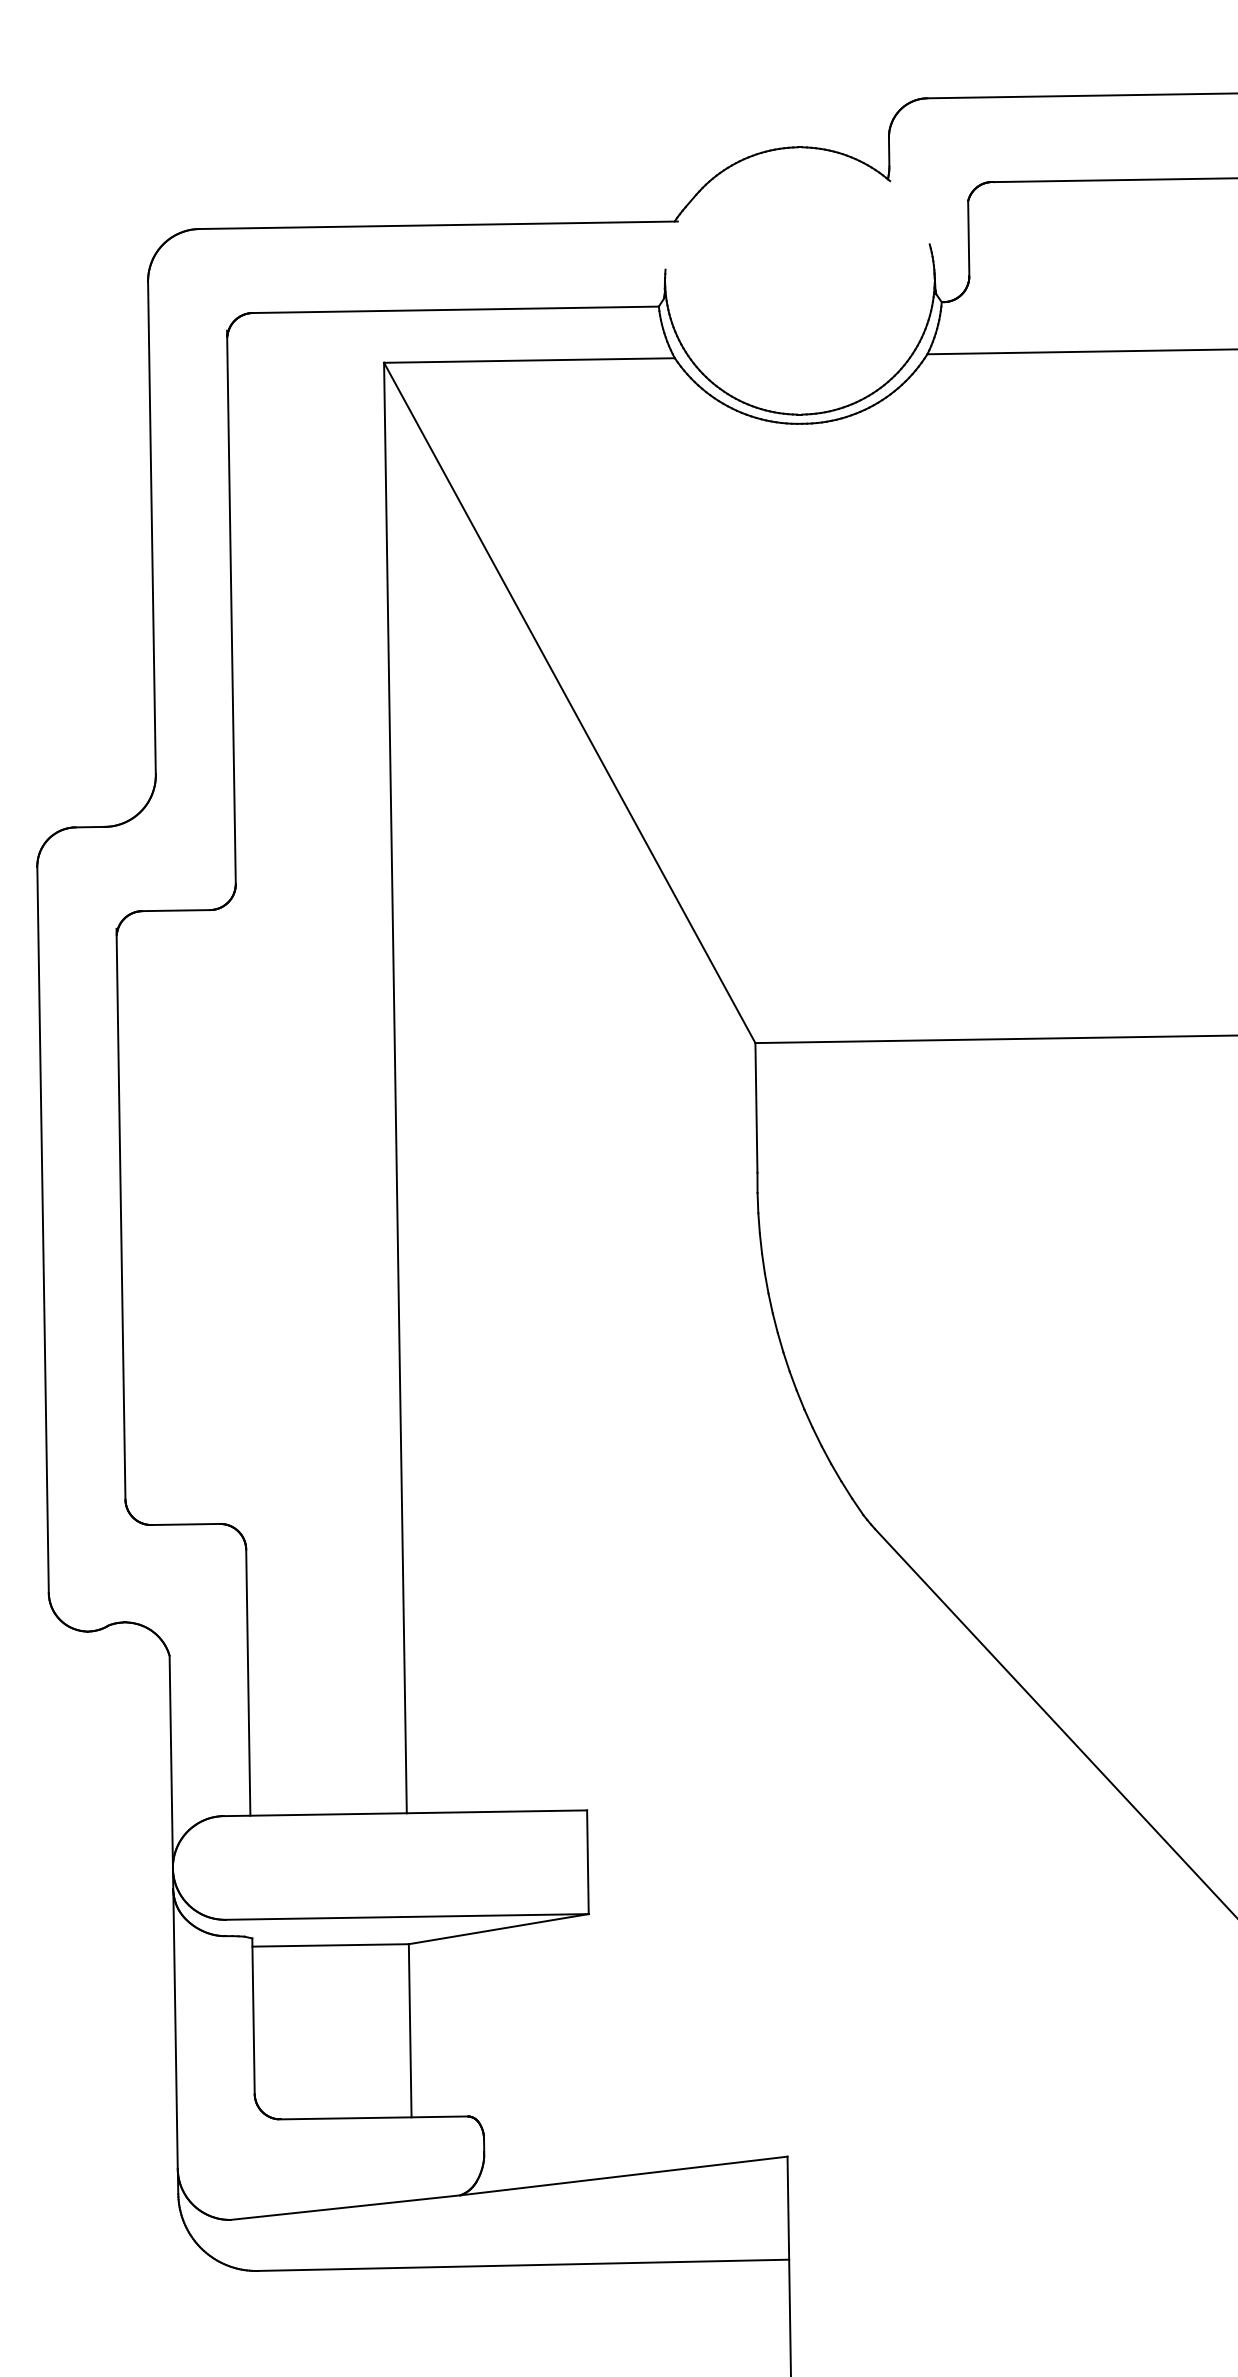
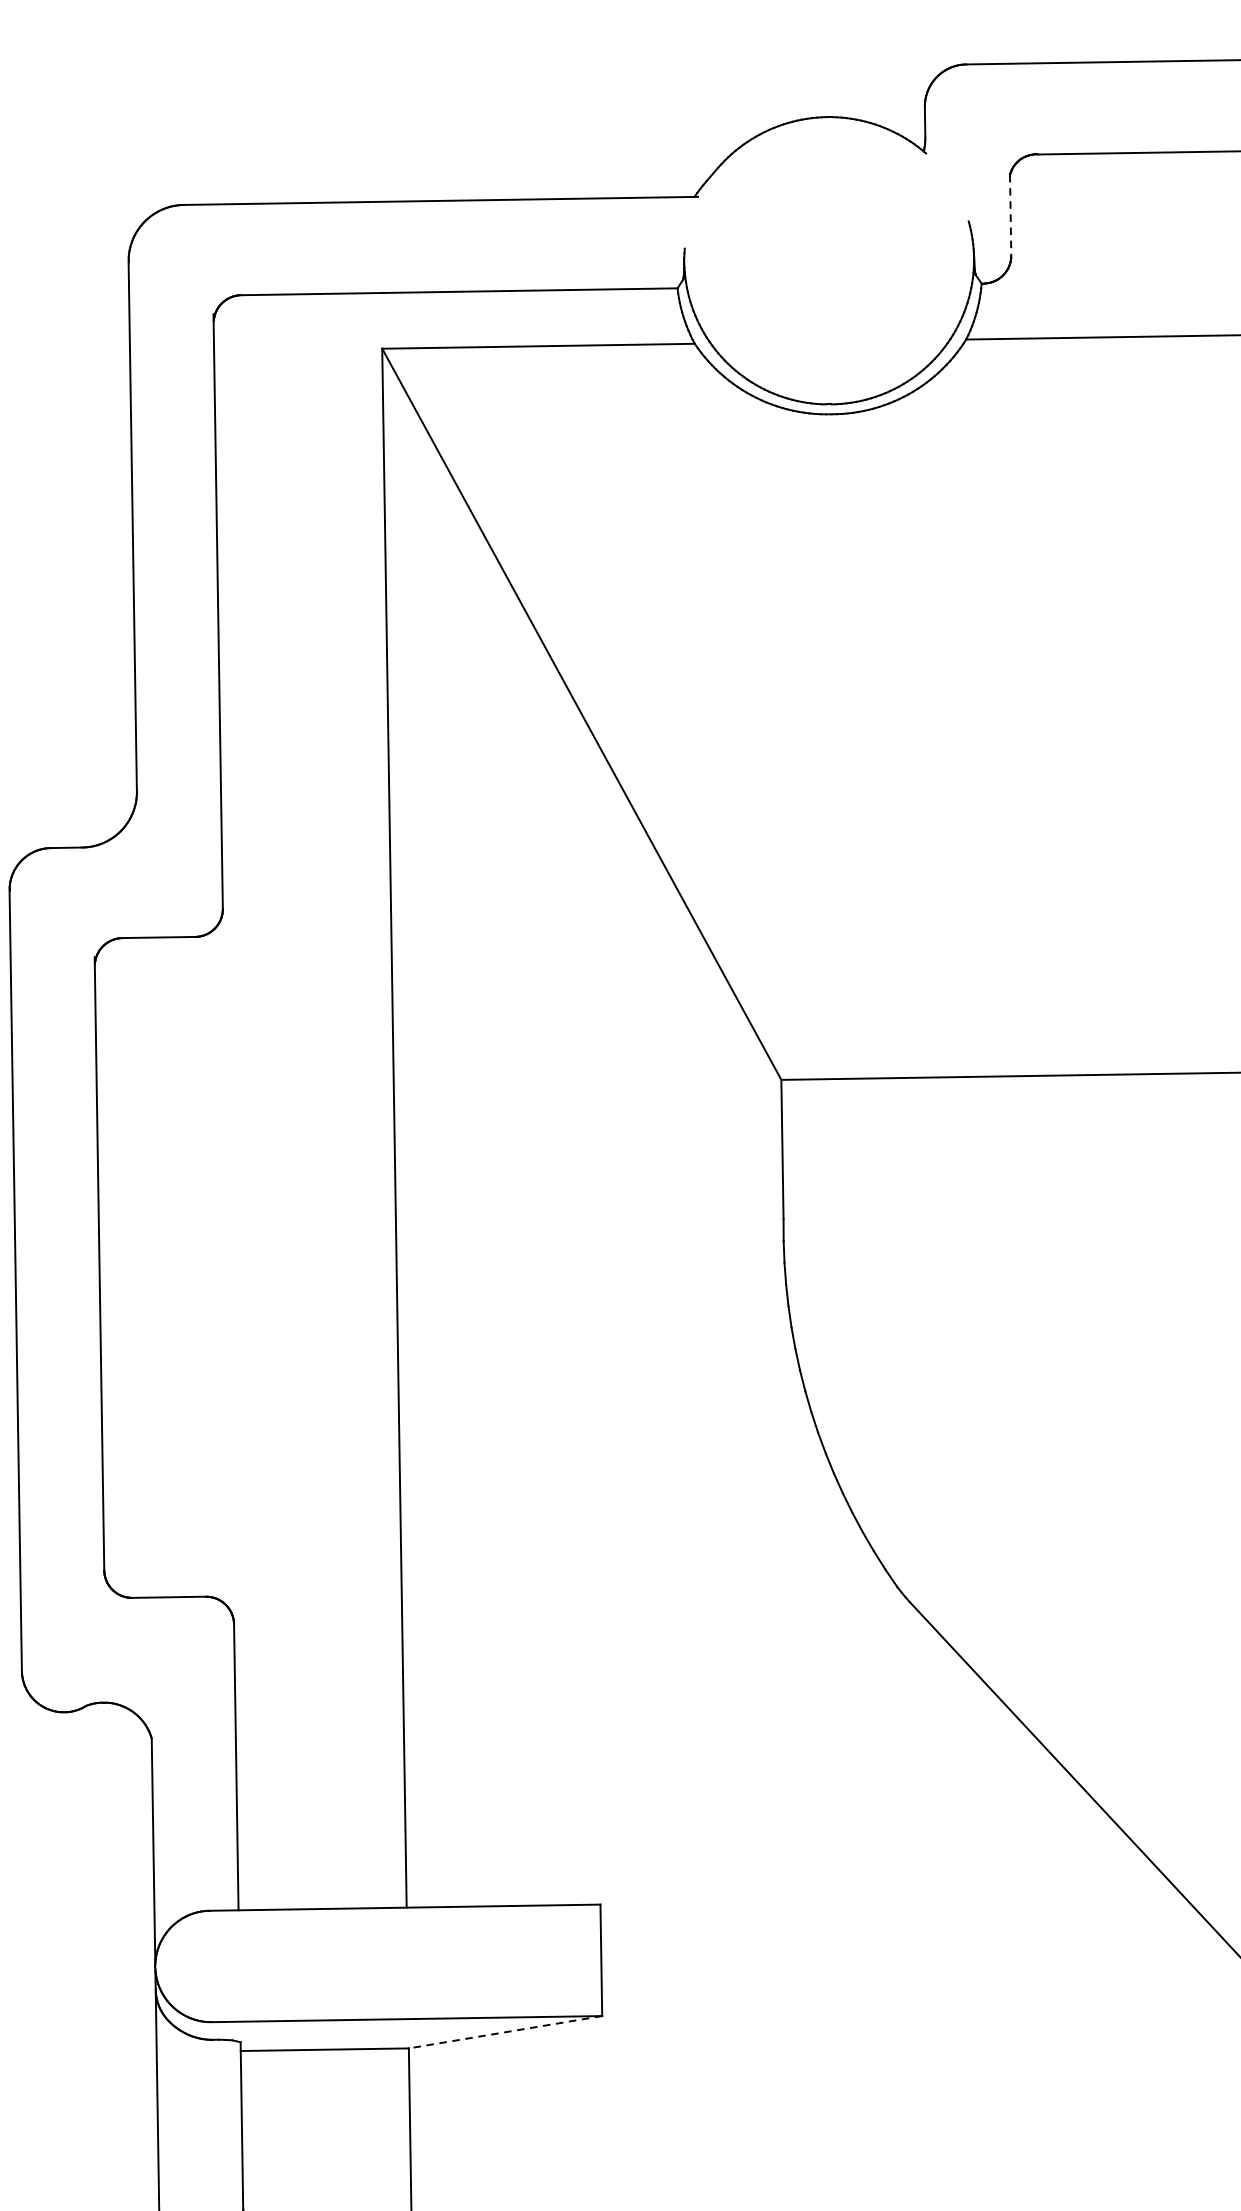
line: (968, 238) -> (1010, 215), solid -> dashed
line: (498, 1929) -> (505, 2032), solid -> dashed

